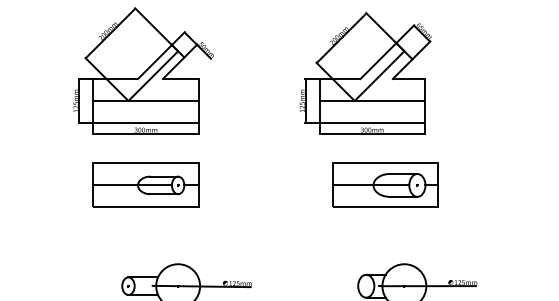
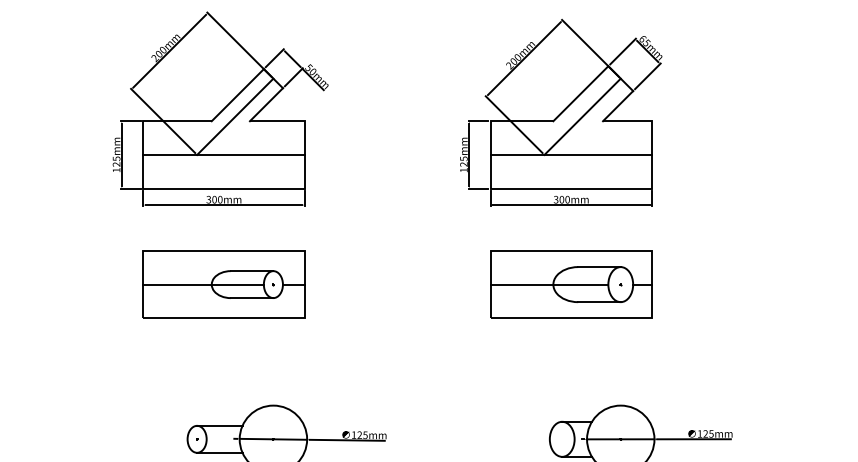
part: (385, 184) -> (571, 283), moved

